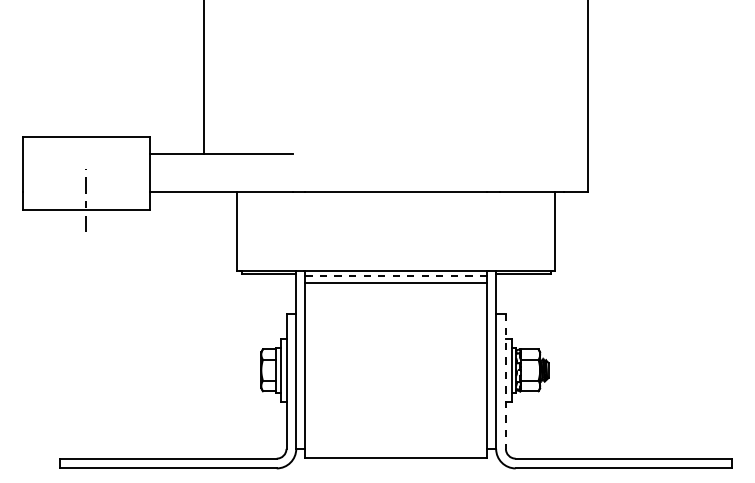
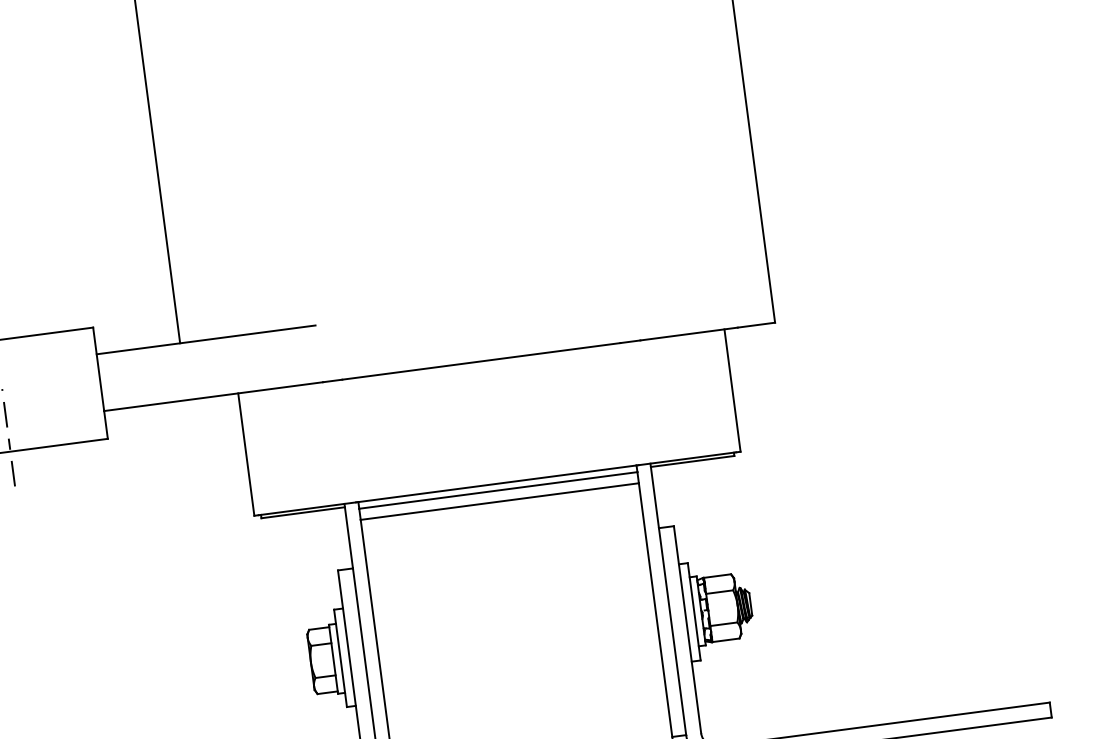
line: (396, 275) -> (498, 489), dashed -> solid
line: (505, 381) -> (686, 630), dashed -> solid

